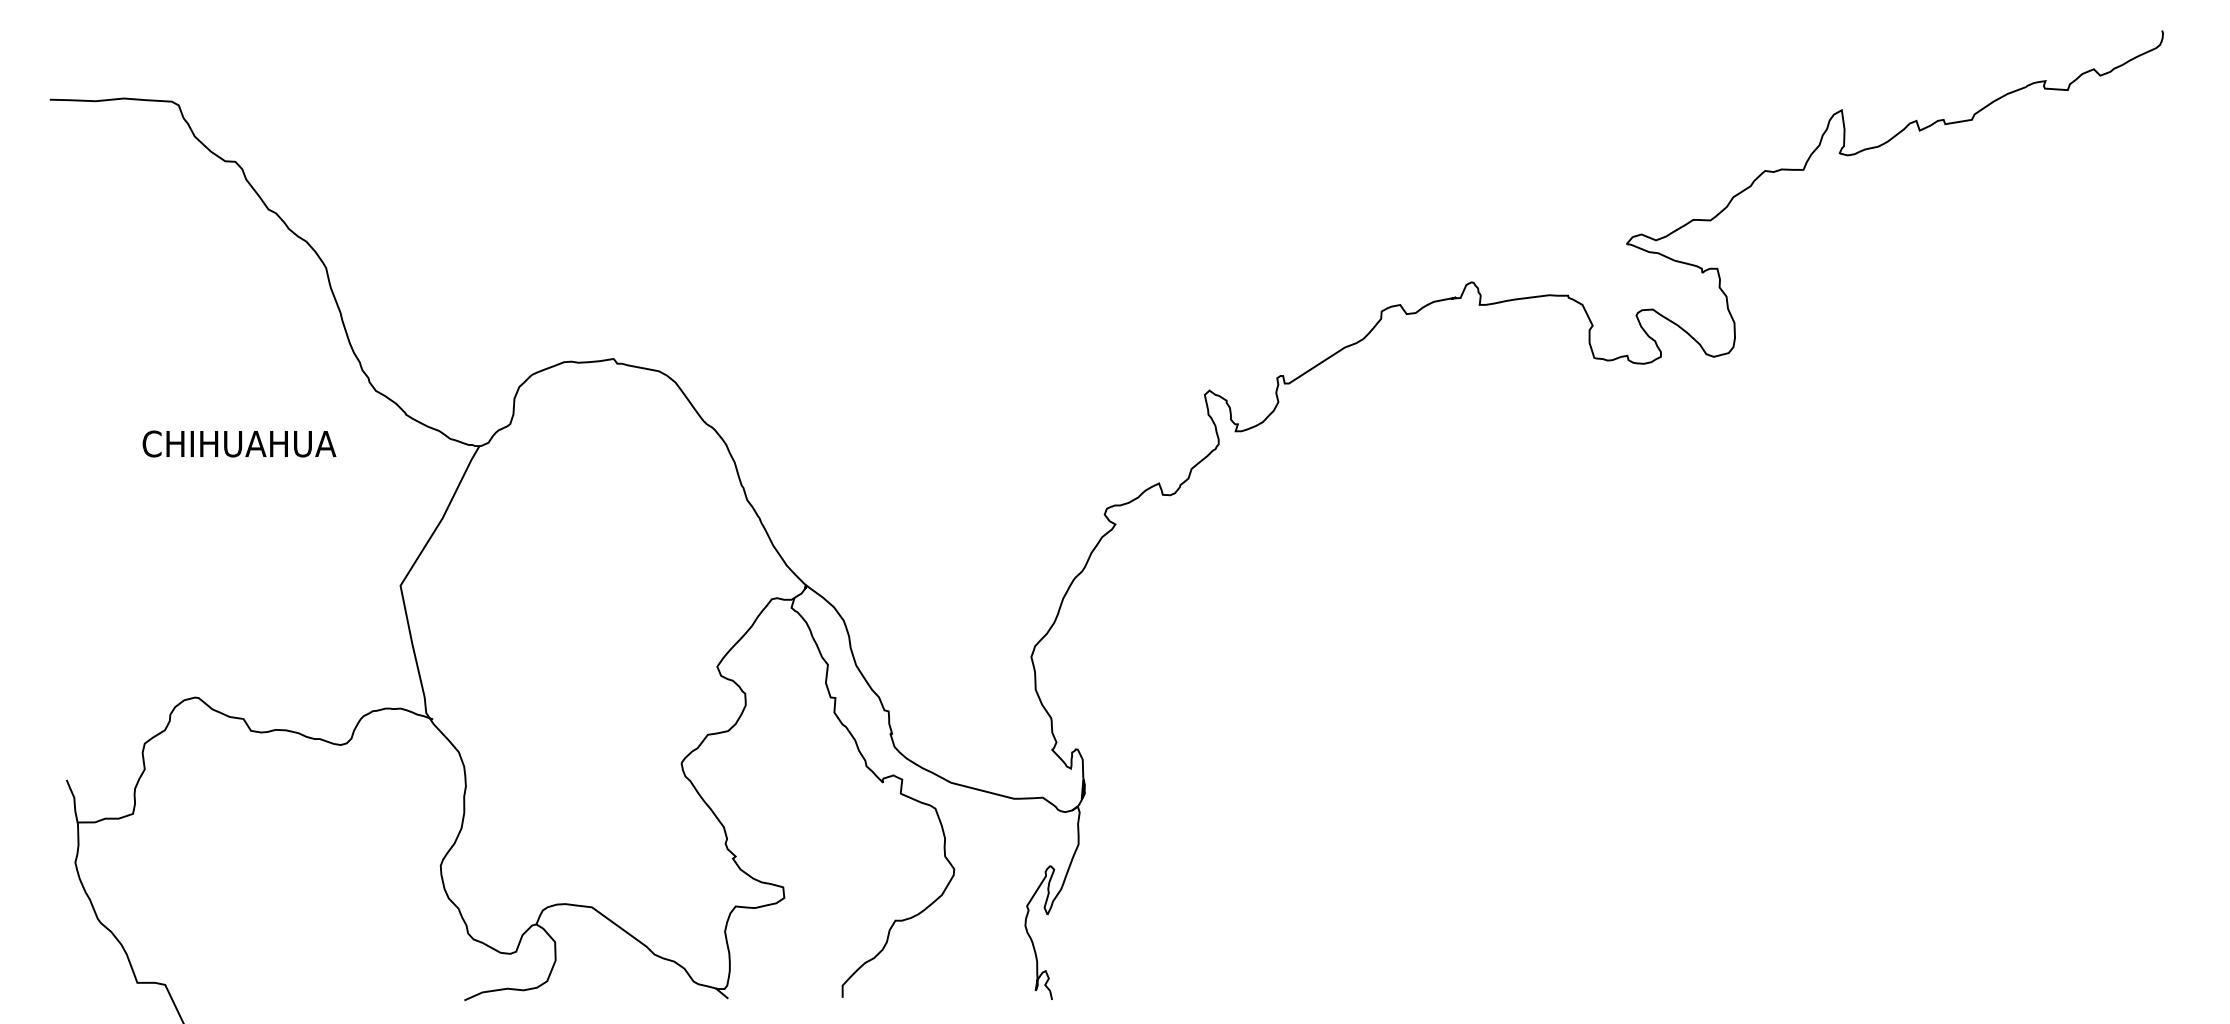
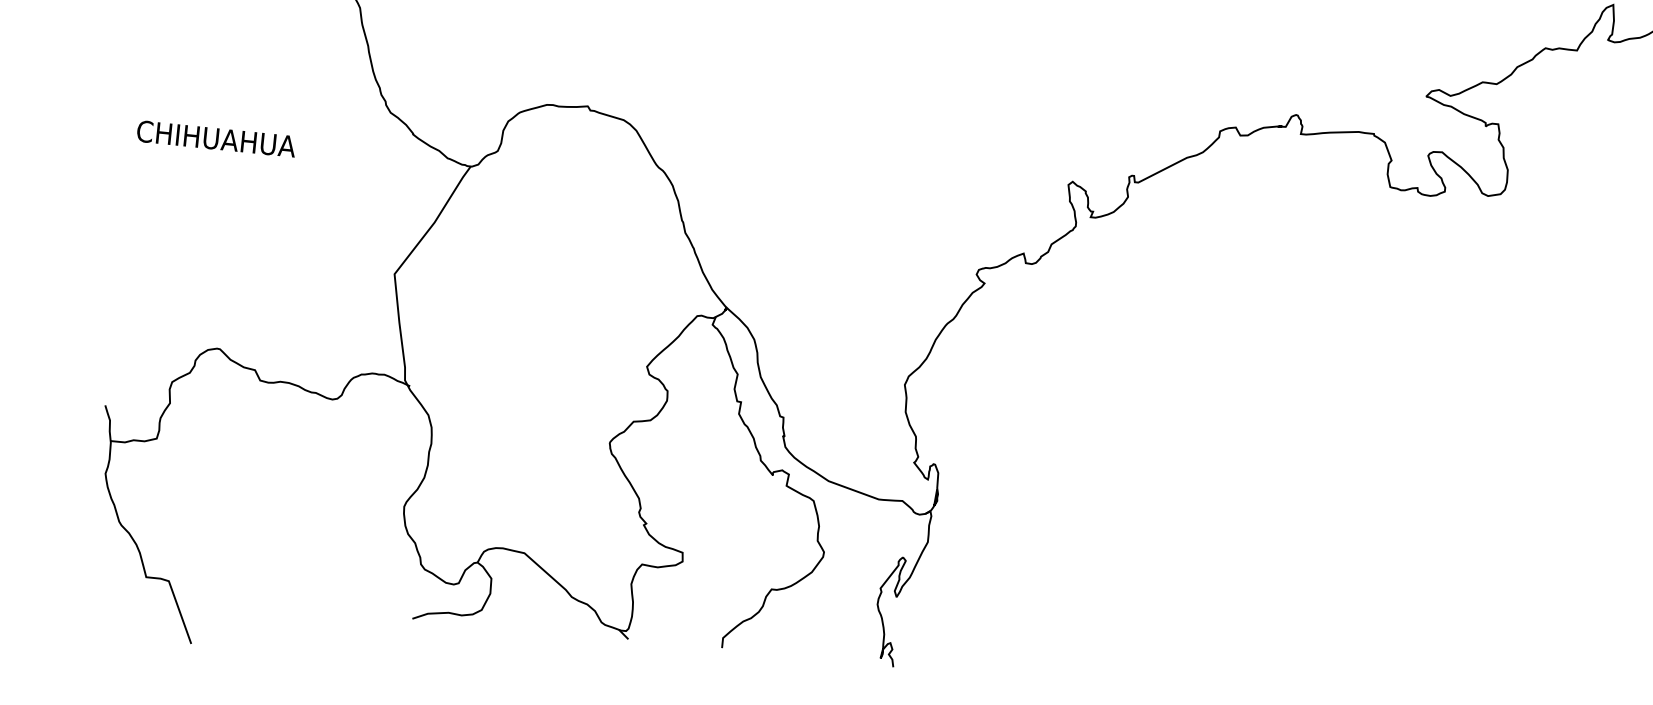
text: (239, 443) -> (216, 138), moved

